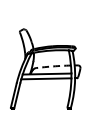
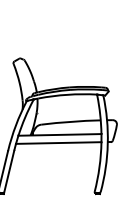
arc: (53, 66) -> (70, 121), dashed -> solid

